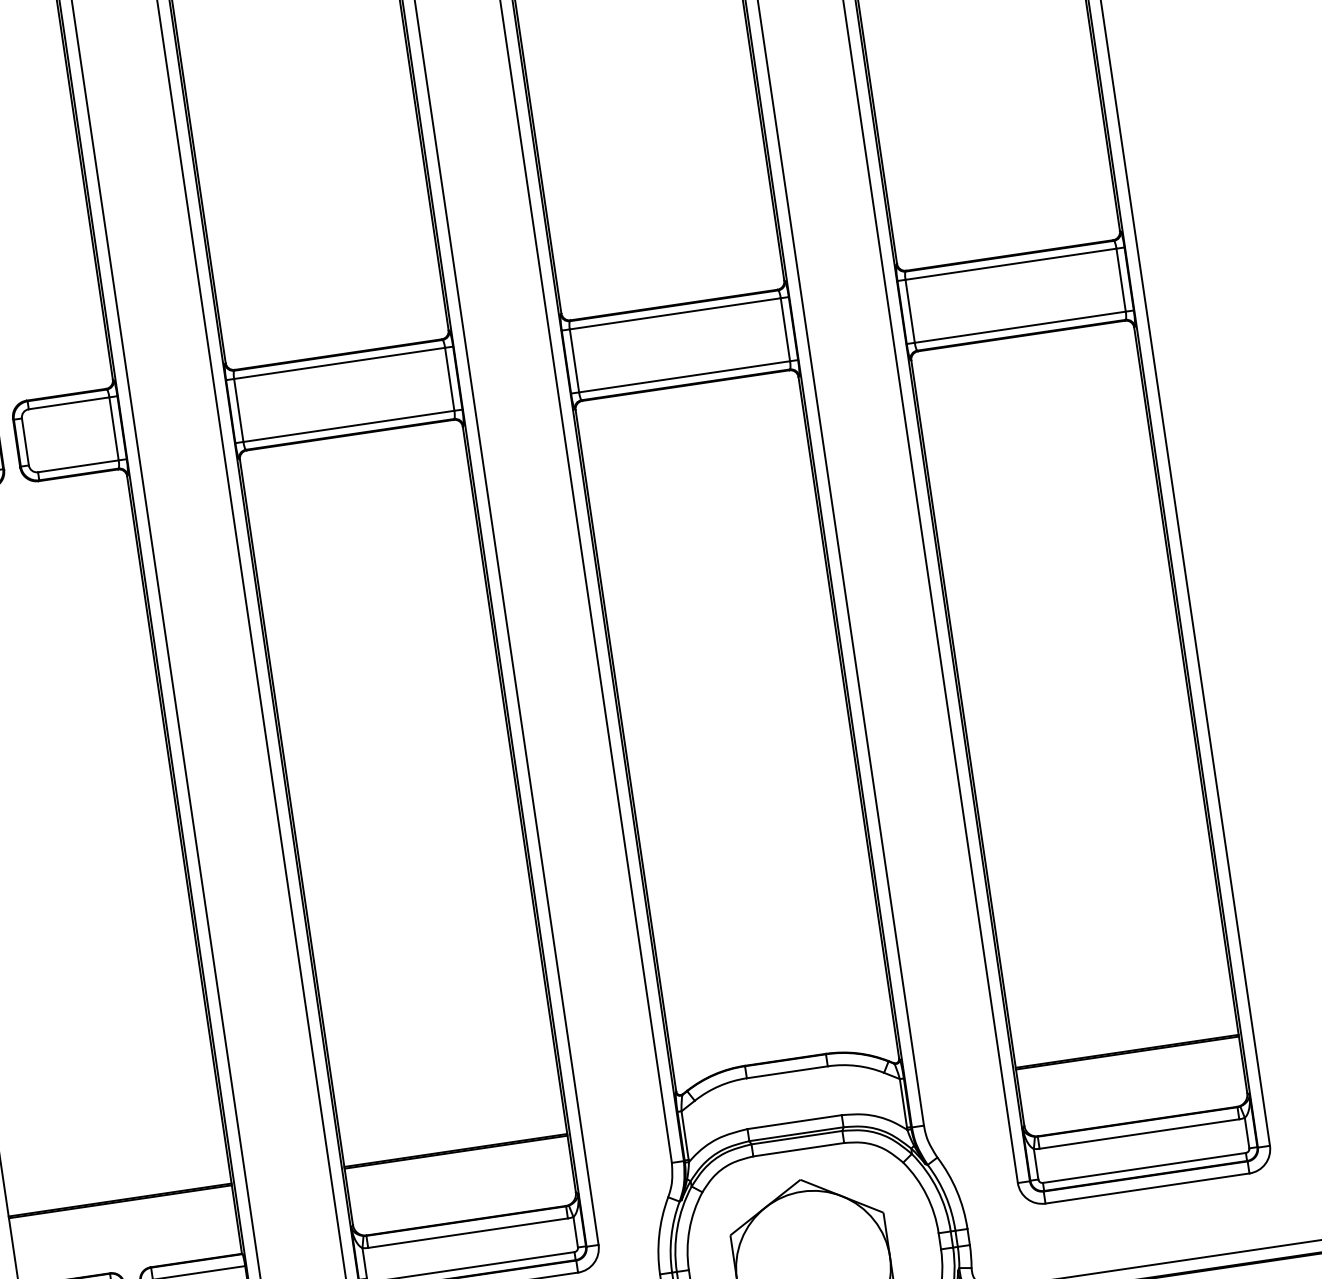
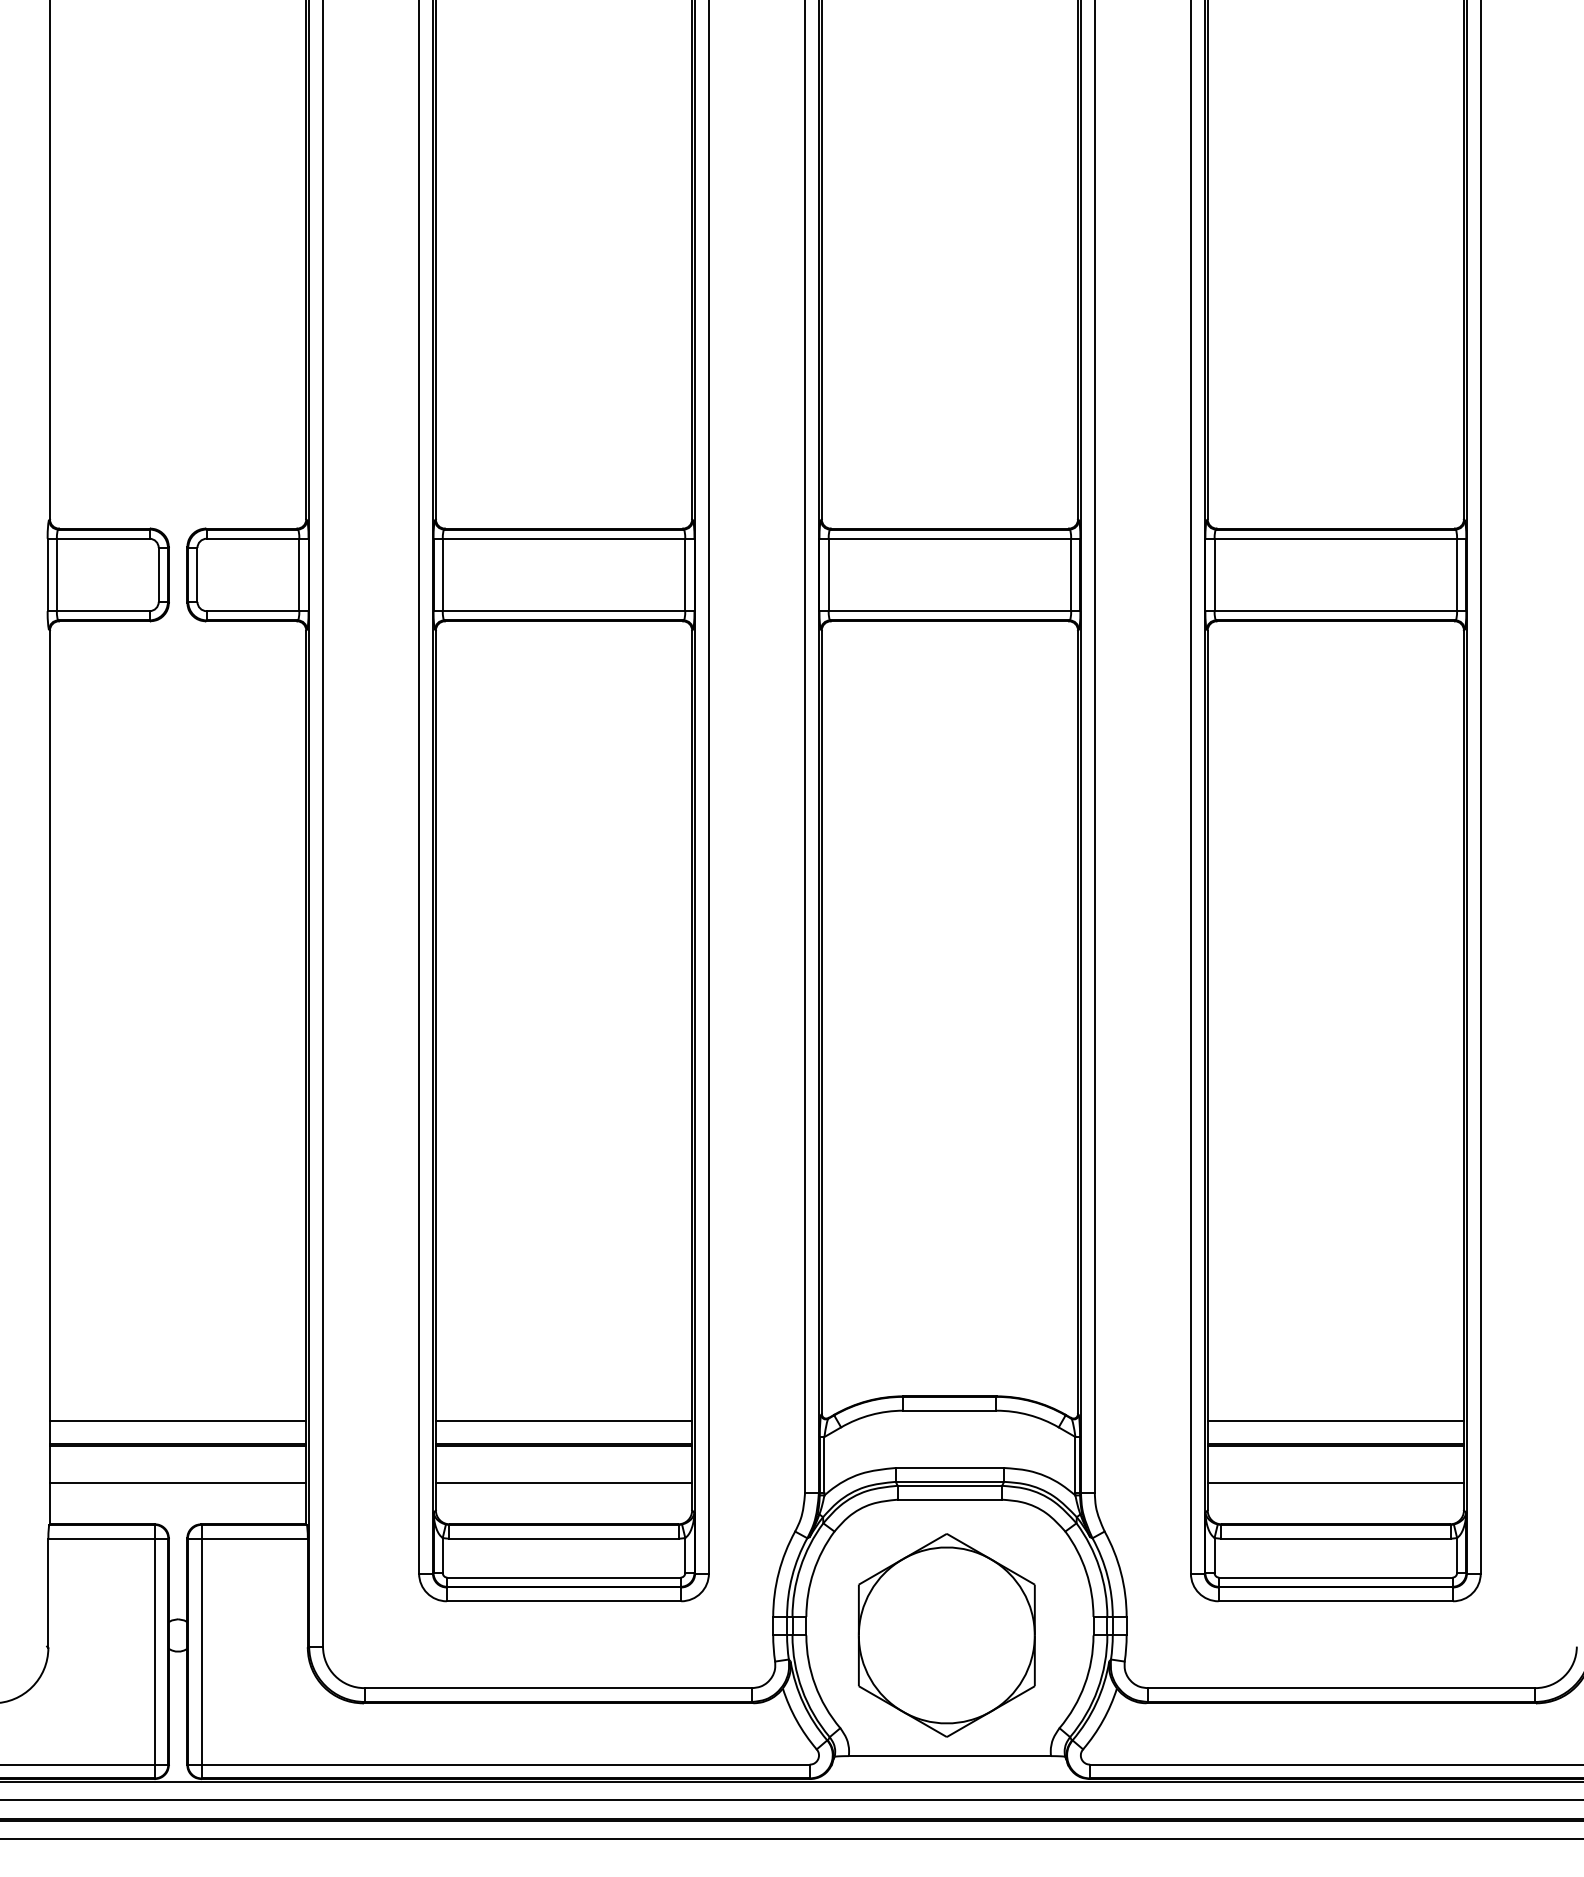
line: (1124, 1032) -> (1335, 1421), added
line: (1131, 1085) -> (1335, 1482), added
line: (452, 1131) -> (563, 1421), added
line: (116, 1180) -> (177, 1421), added
line: (460, 1184) -> (563, 1482), added
line: (124, 1233) -> (177, 1482), added

